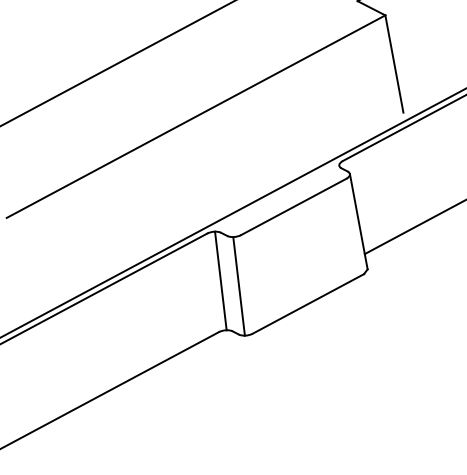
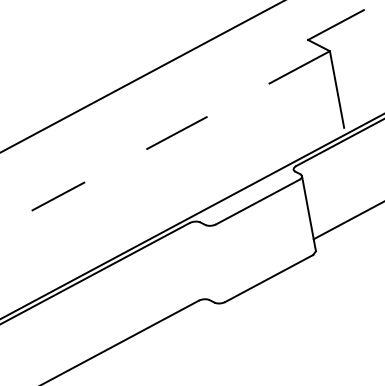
line: (195, 117) -> (180, 131), solid -> dashed
line: (219, 281) -> (199, 260), removed
line: (238, 286) -> (214, 264), removed

